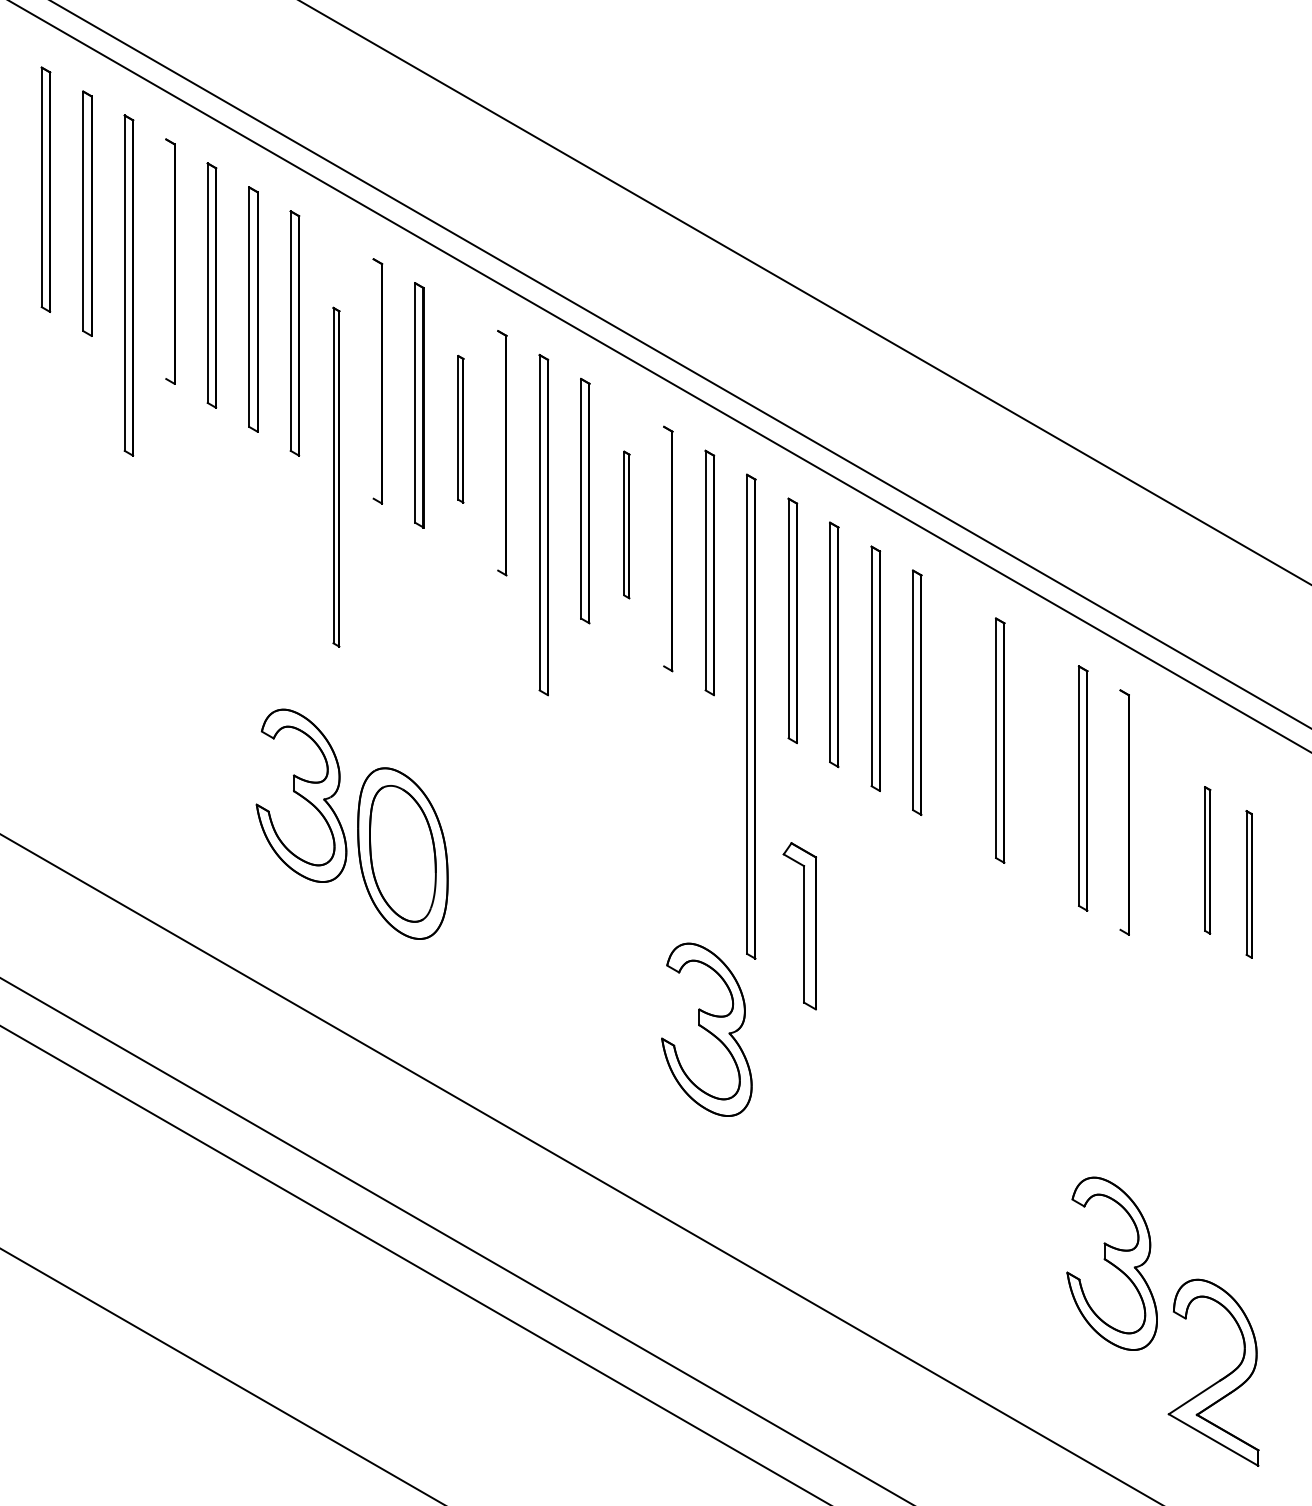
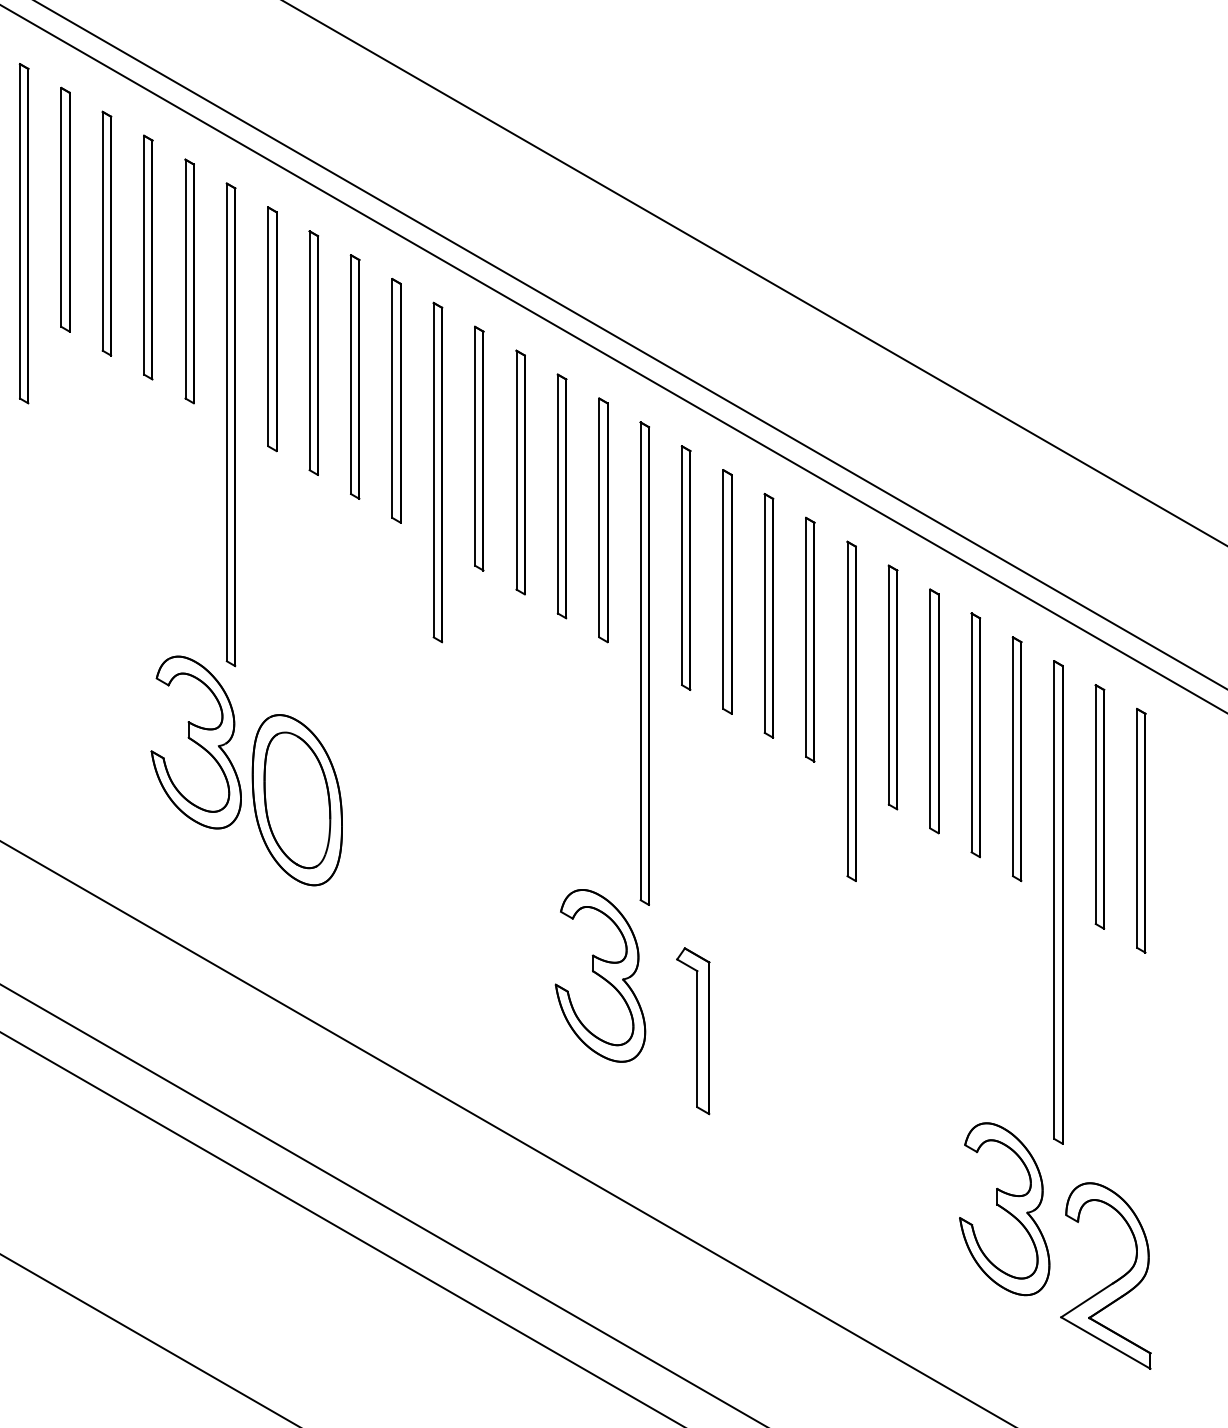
line: (166, 259) -> (61, 207), added
line: (373, 378) -> (268, 326), added
part: (460, 429) -> (354, 377), size x1.67
line: (498, 450) -> (392, 398), added
part: (336, 477) -> (231, 425), size x1.43
part: (626, 524) -> (520, 471), size x1.67
line: (664, 546) -> (558, 493), added
part: (958, 764) -> (851, 711), added
part: (1041, 764) -> (934, 711), added
line: (1120, 809) -> (1012, 756), added
part: (1207, 860) -> (1099, 807), size x1.67
part: (1248, 884) -> (1140, 830), size x1.67
part: (799, 926) -> (692, 1031), moved
part: (1165, 956) -> (1057, 902), added
part: (1219, 1379) -> (1111, 1282), moved

